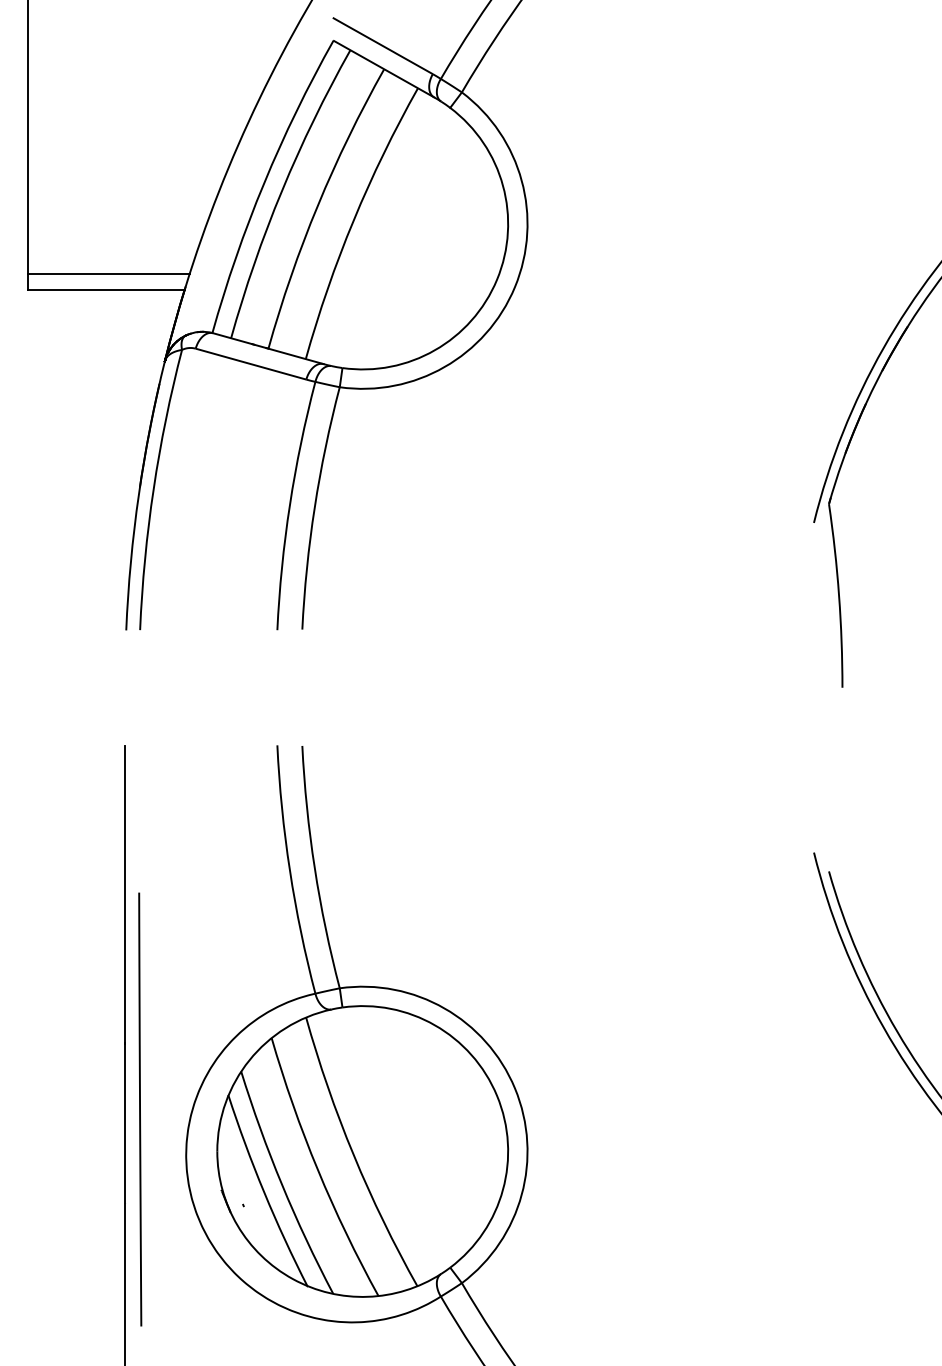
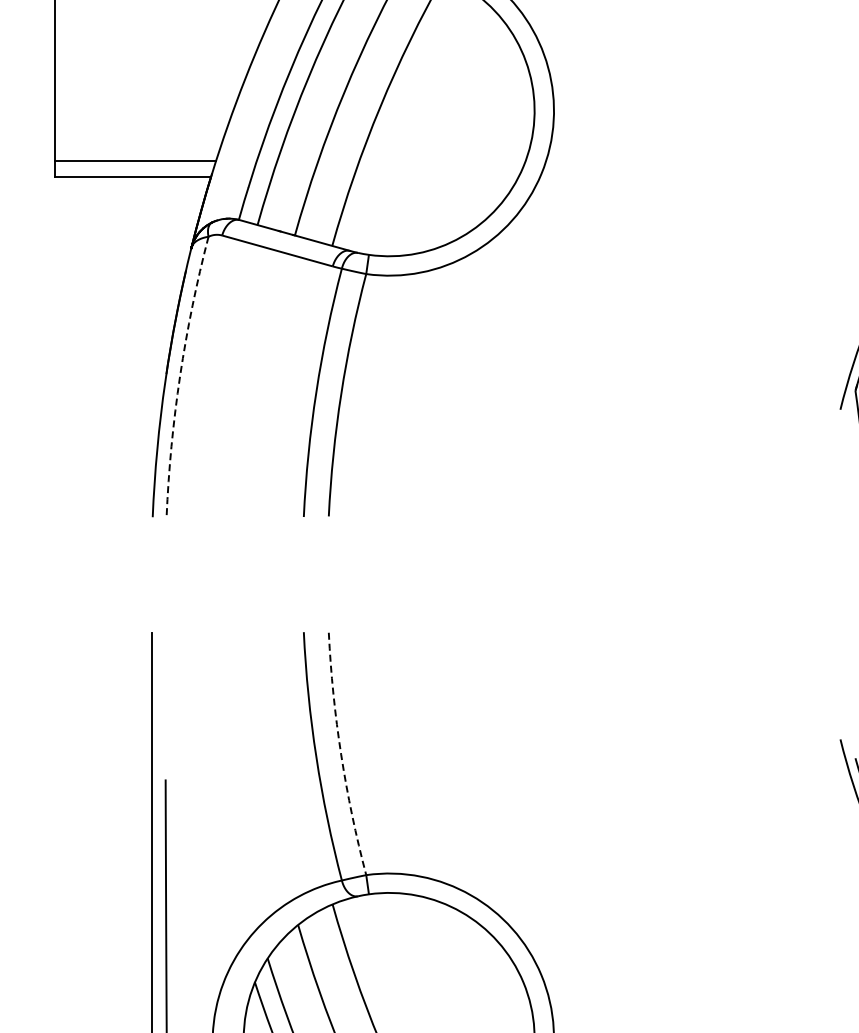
arc: (153, 488) -> (179, 375), solid -> dashed
arc: (314, 868) -> (340, 755), solid -> dashed

